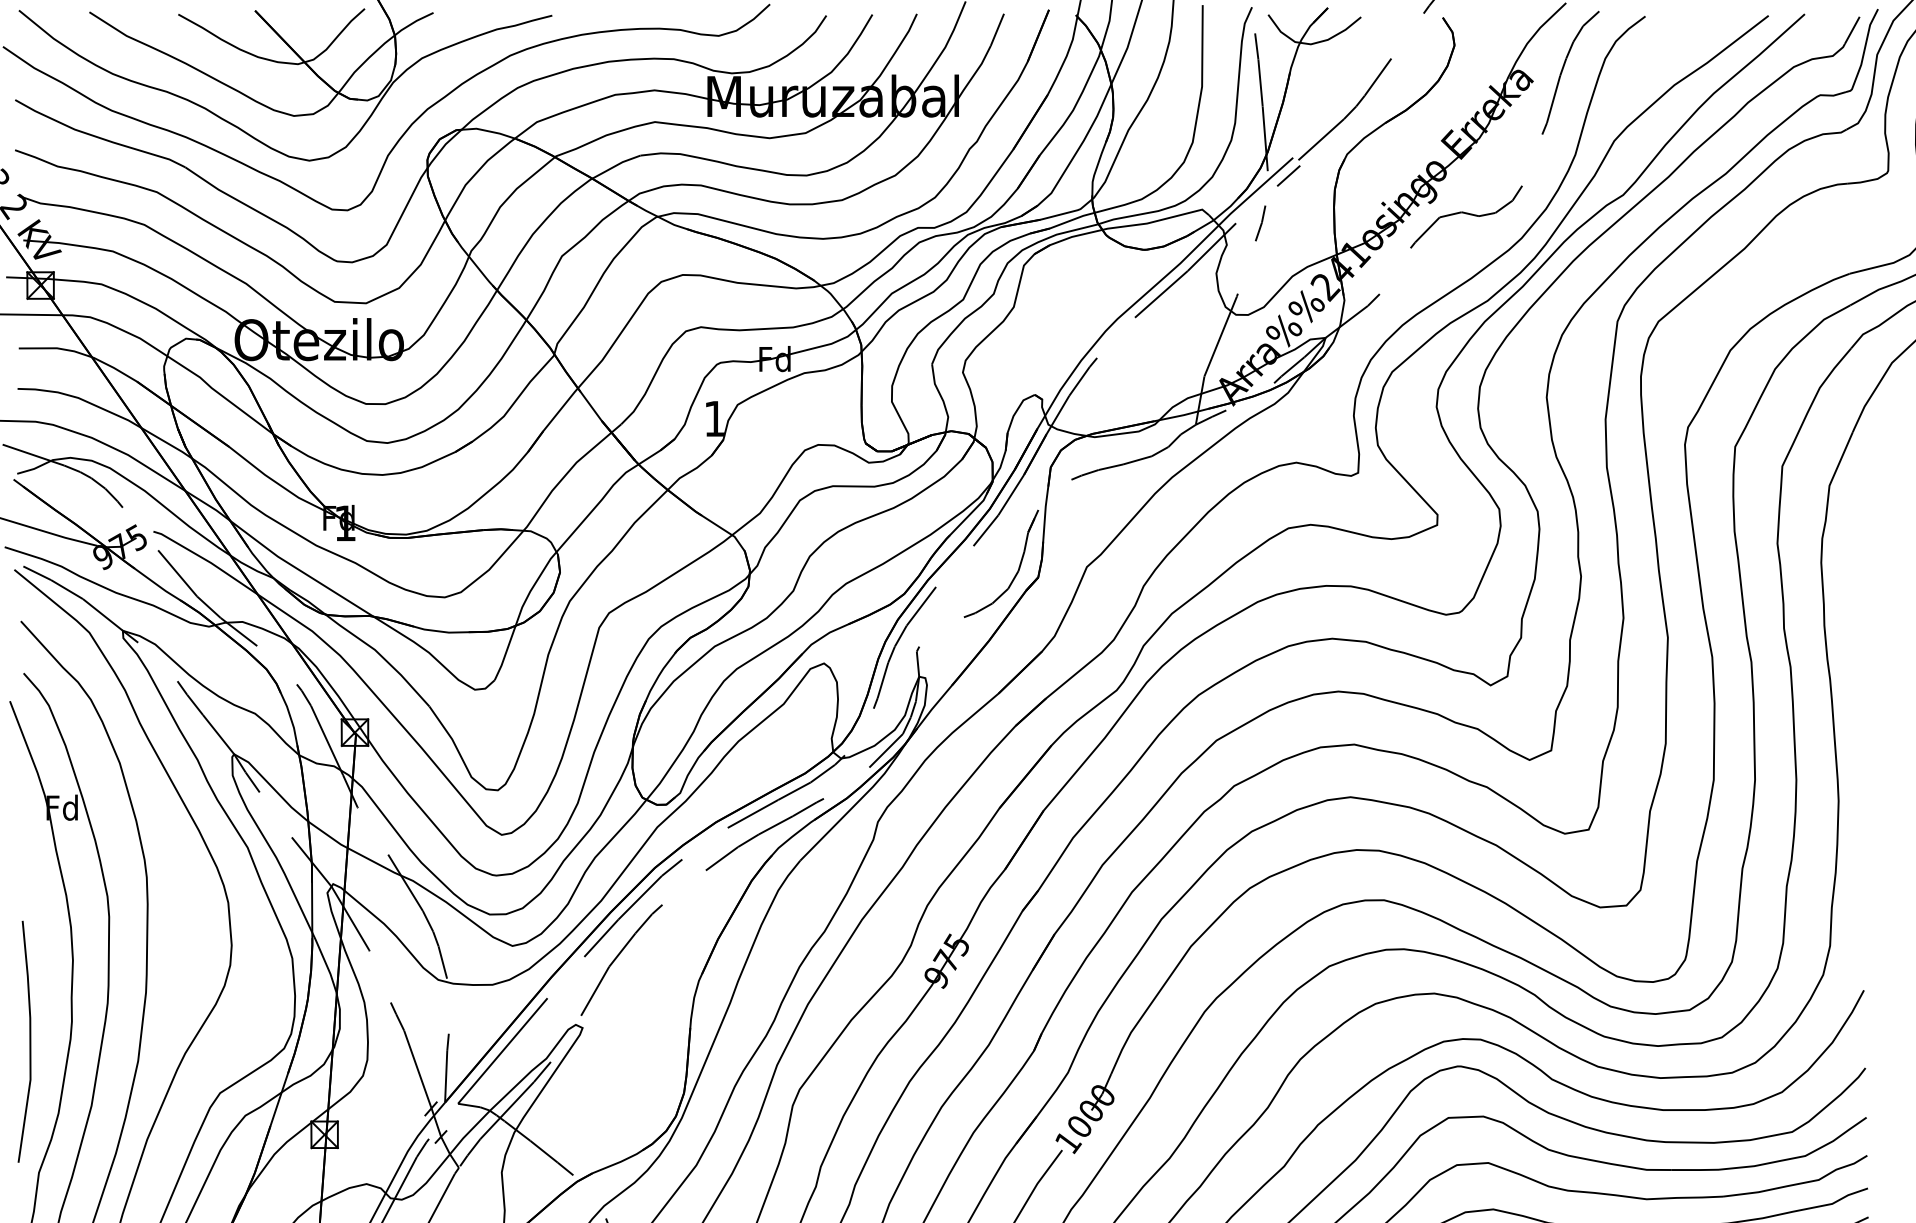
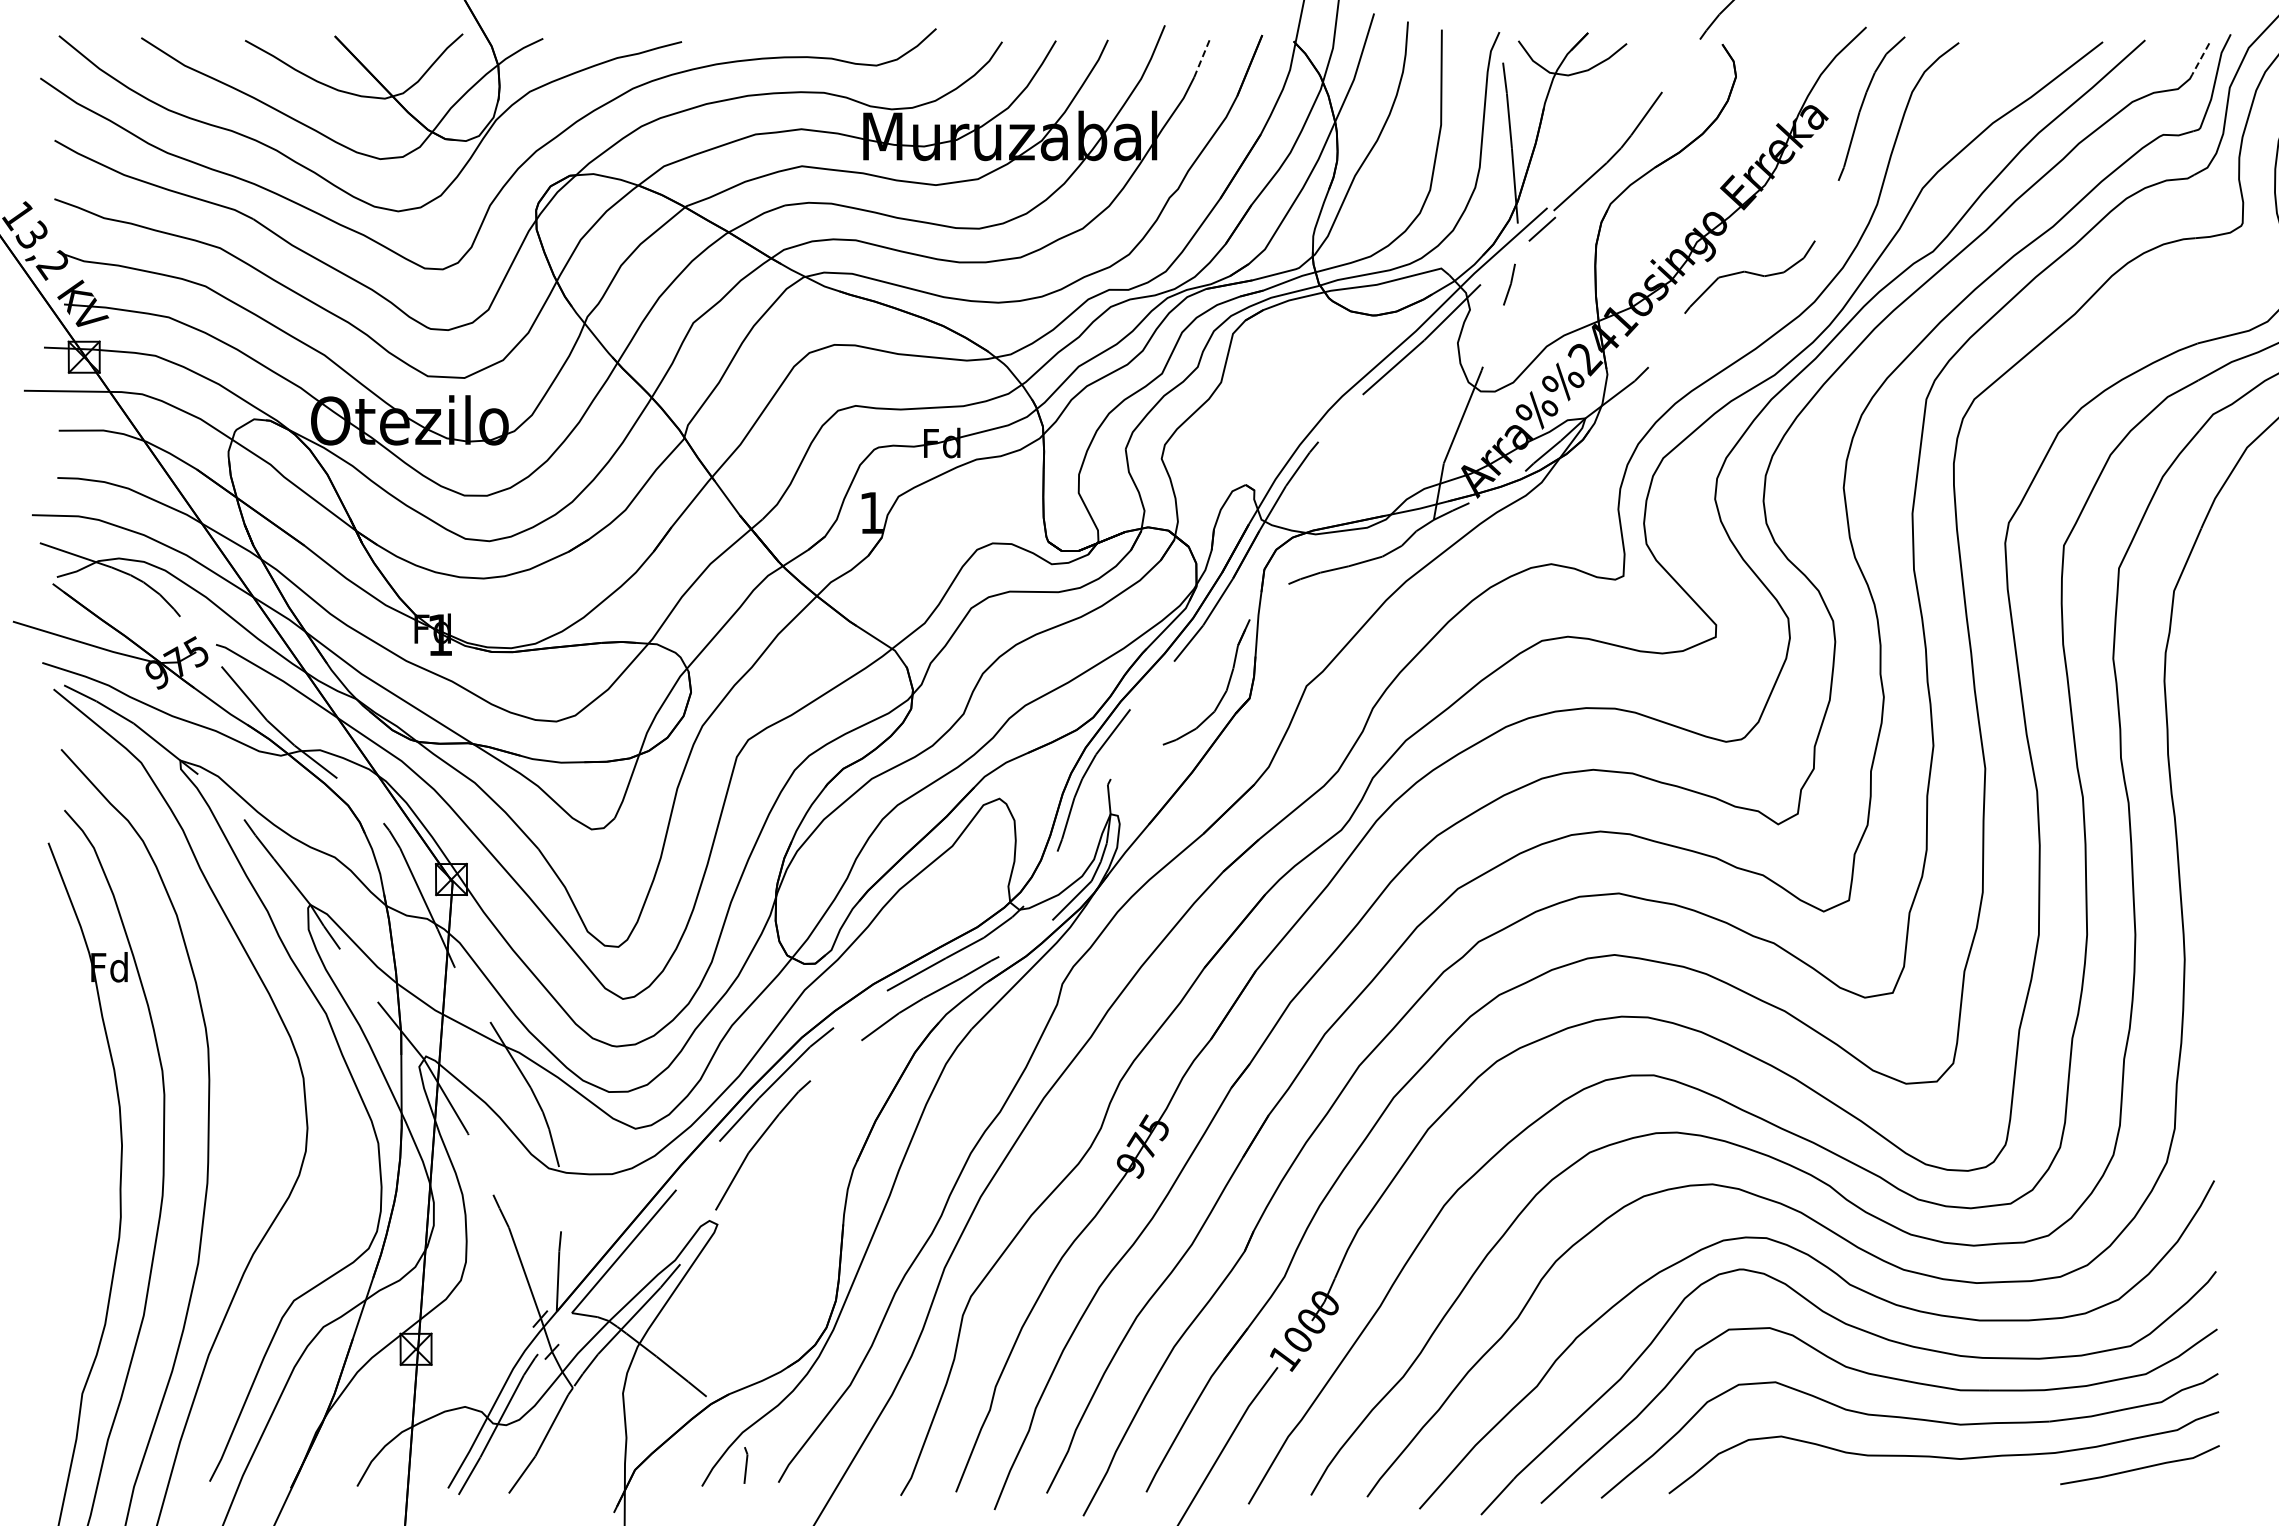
line: (997, 29) -> (1202, 58), solid -> dashed
line: (1852, 30) -> (2200, 59), solid -> dashed
line: (29, 1041) -> (71, 1240), removed

